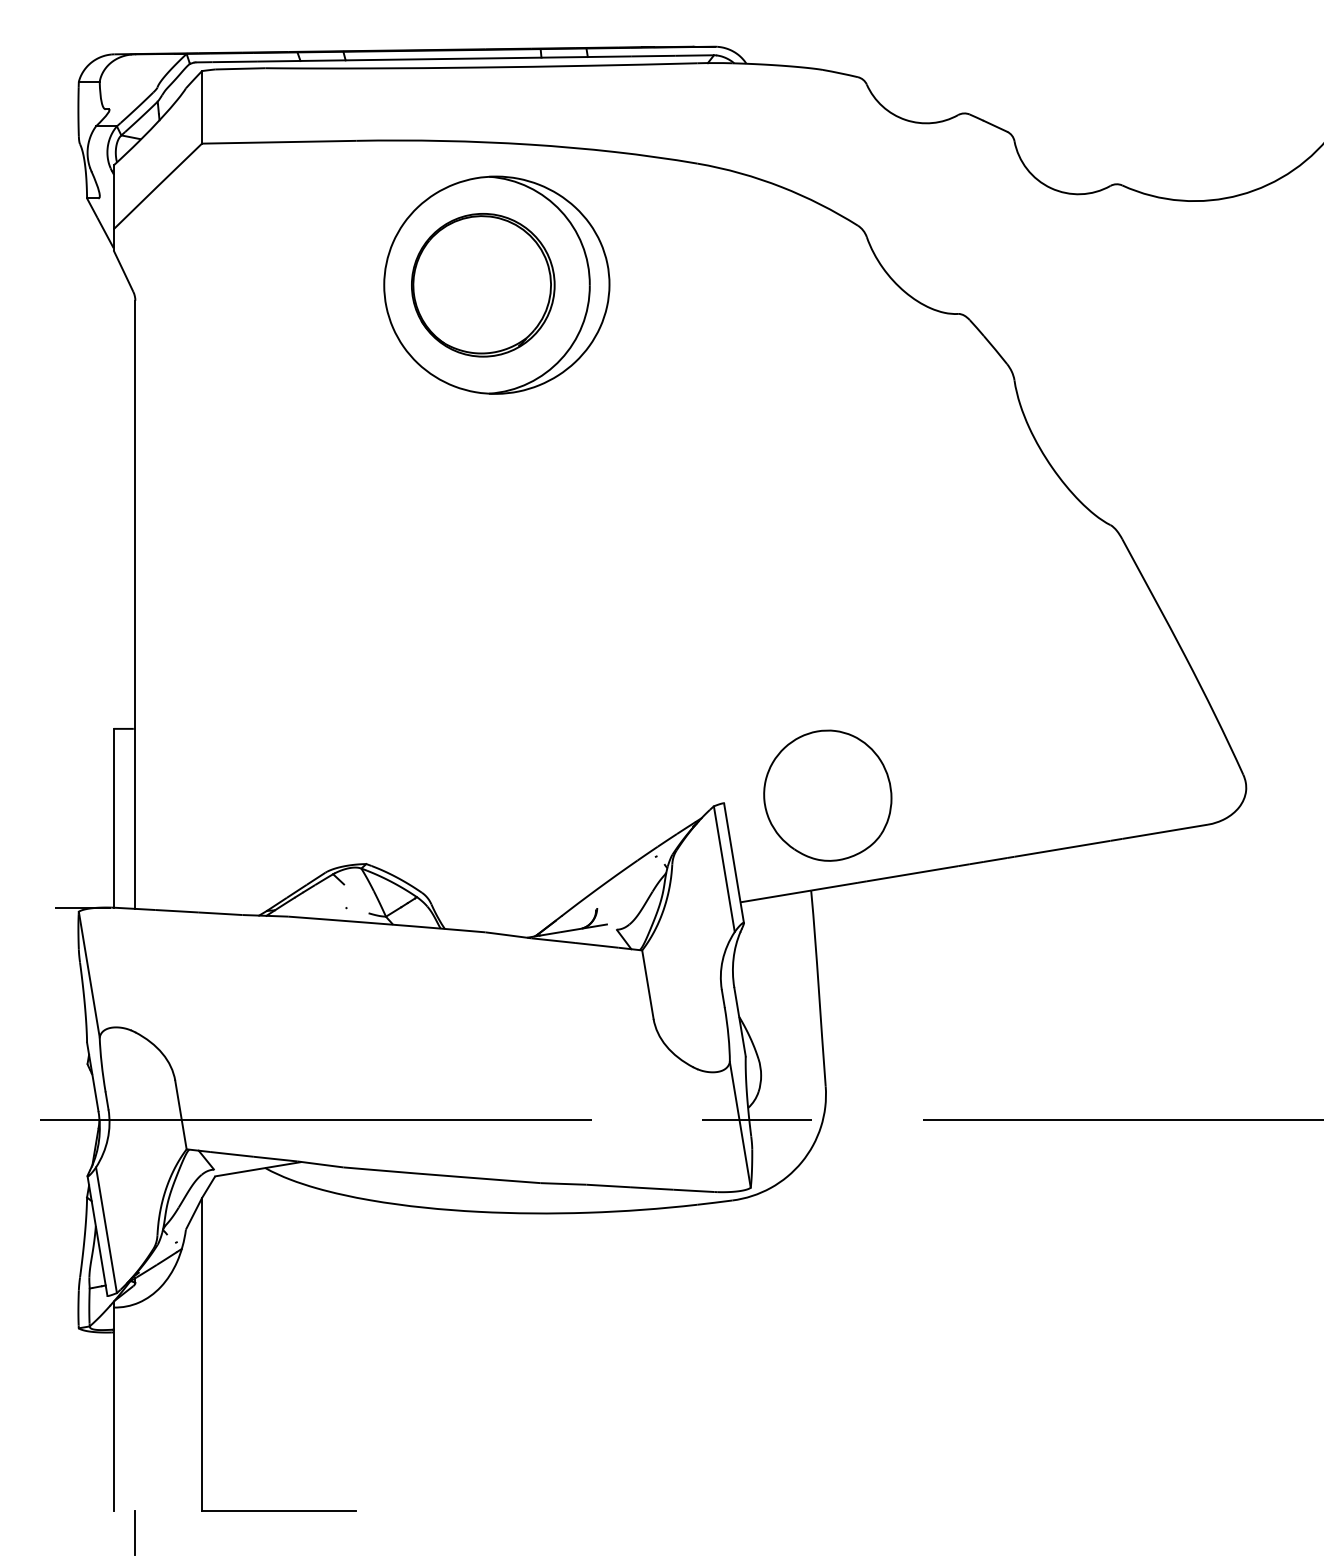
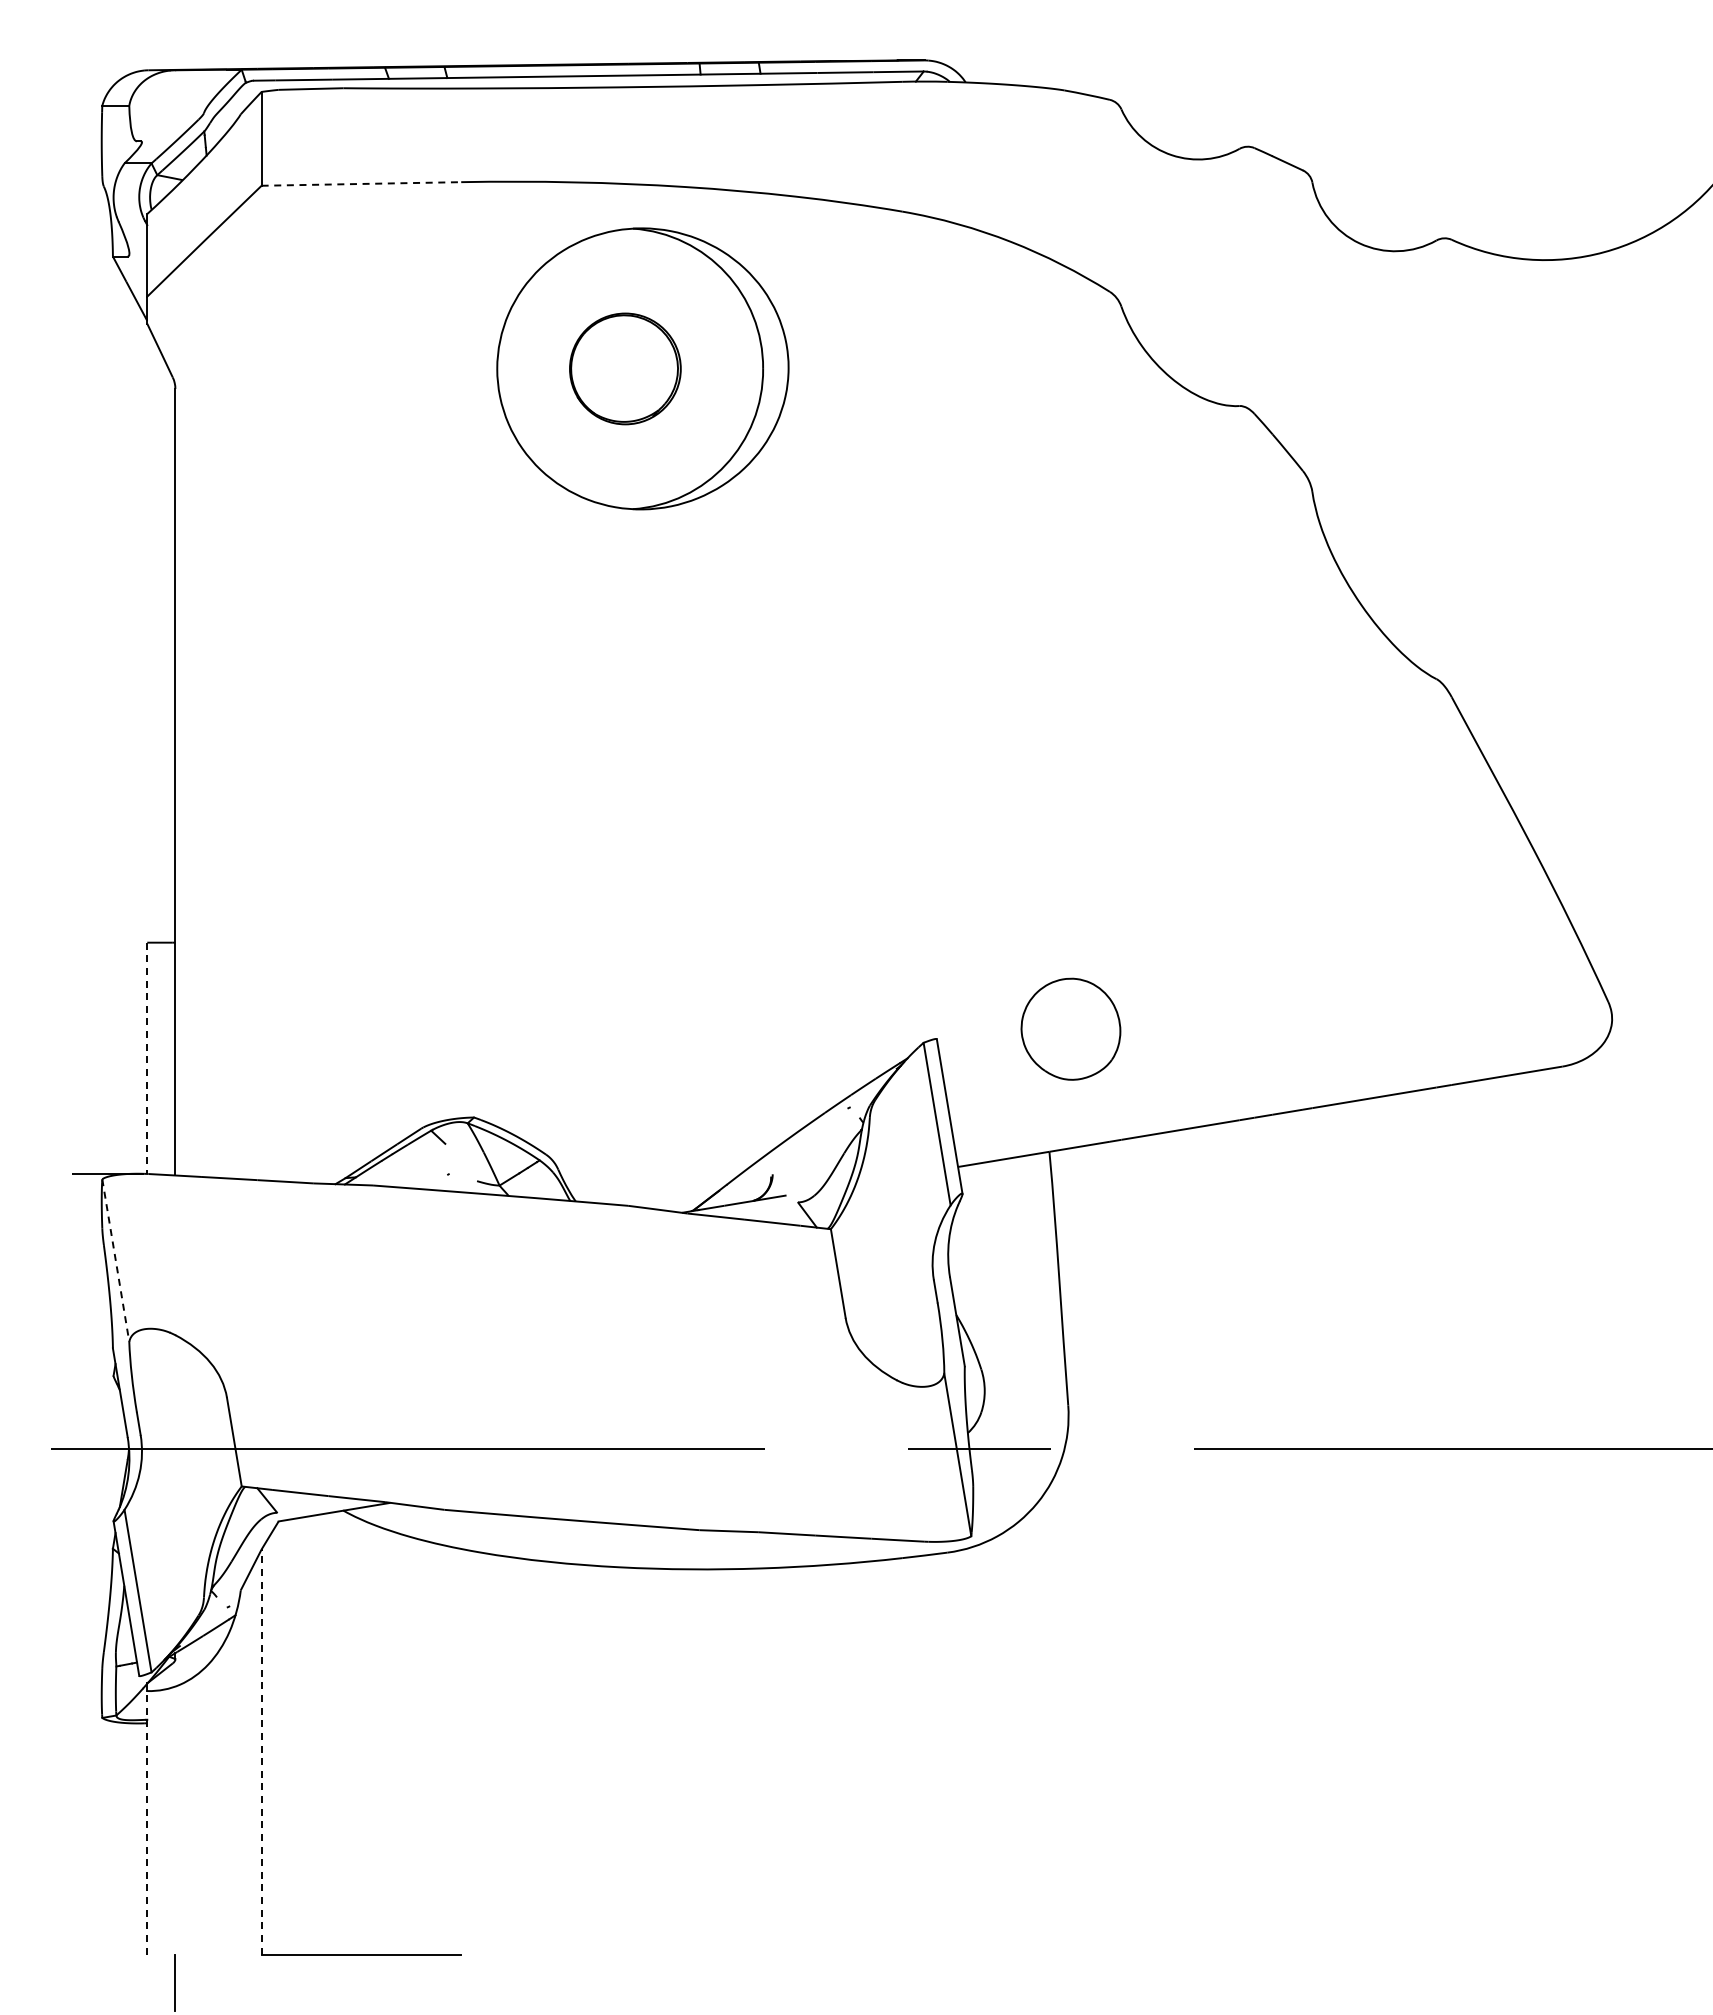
line: (280, 141) -> (362, 183), solid -> dashed
part: (483, 284) -> (625, 368), size x0.6
part: (827, 796) -> (1070, 1029), size x0.6
line: (113, 818) -> (147, 1058), solid -> dashed
line: (89, 975) -> (115, 1261), solid -> dashed
line: (201, 1355) -> (261, 1752), solid -> dashed
line: (113, 1409) -> (147, 1822), solid -> dashed

